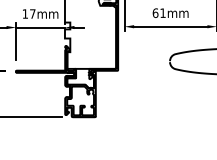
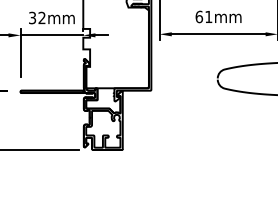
text: (28, 13) -> (36, 17), 17mm -> 32mm

